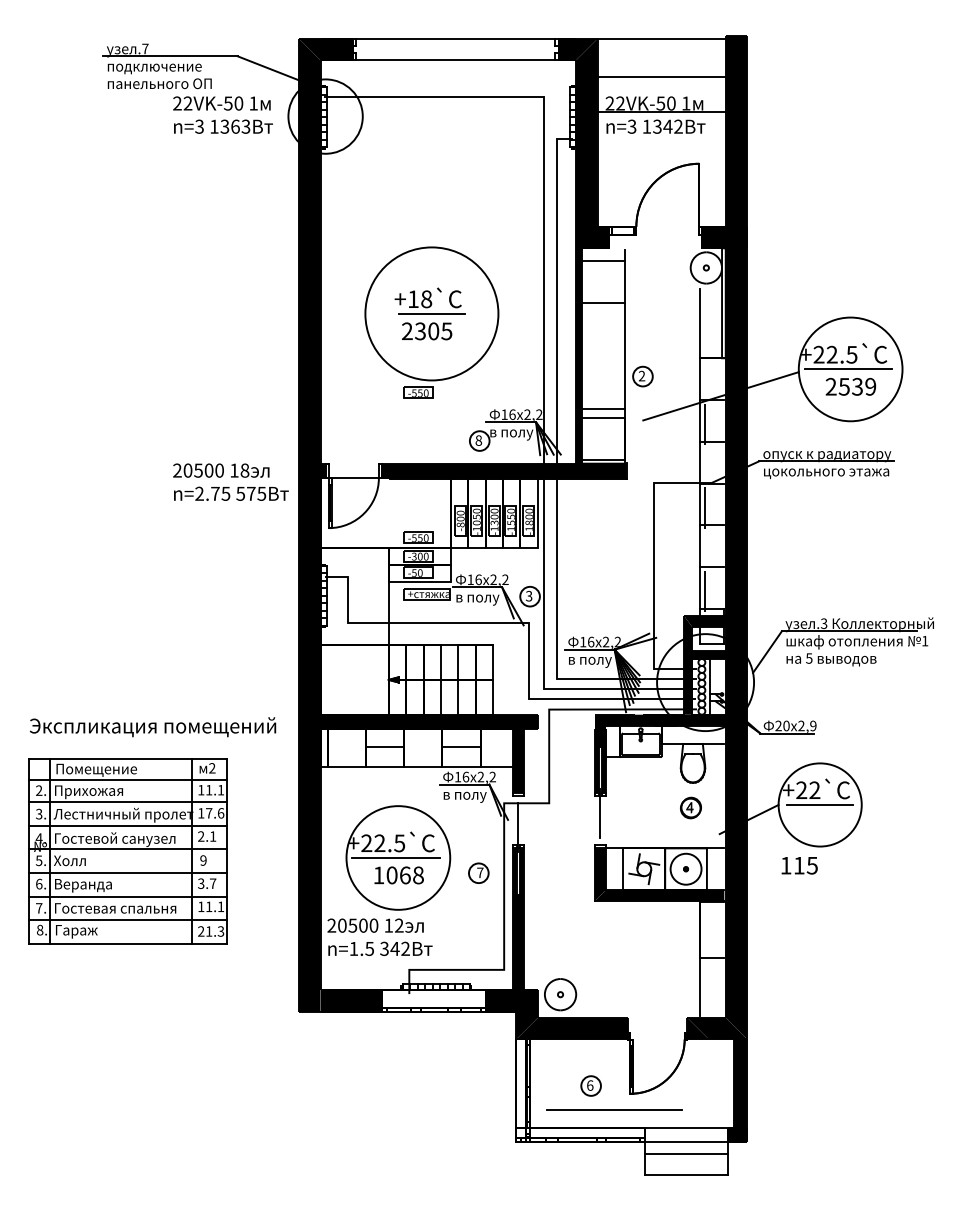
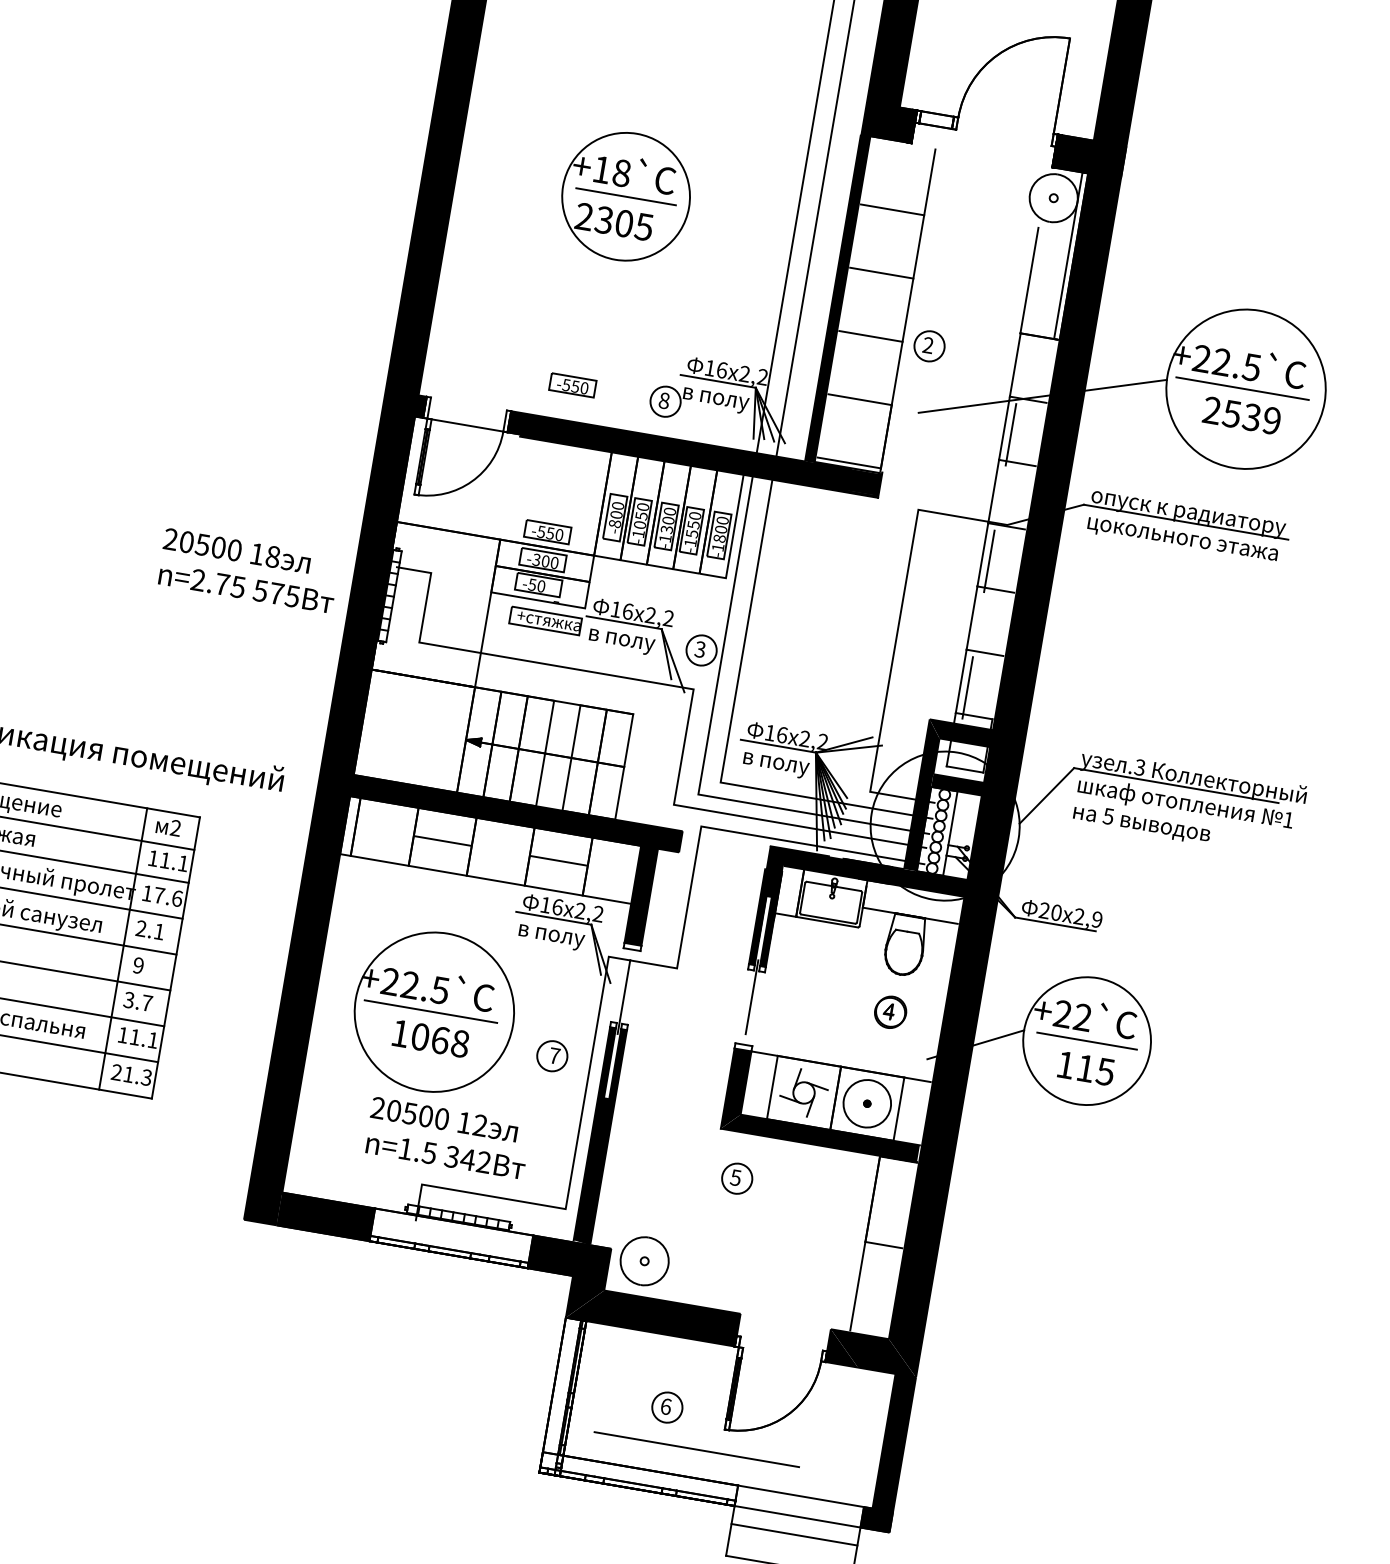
line: (604, 261) -> (892, 210), moved
line: (604, 302) -> (882, 272), moved
circle: (431, 313) -> (625, 195), size x0.62
part: (418, 392) -> (573, 385), moved
line: (604, 408) -> (871, 336), moved
text: (230, 481) -> (248, 569), moved
text: (799, 865) -> (1086, 1068), moved
part: (610, 931) -> (736, 1178), added
text: (379, 936) -> (447, 1136), moved

